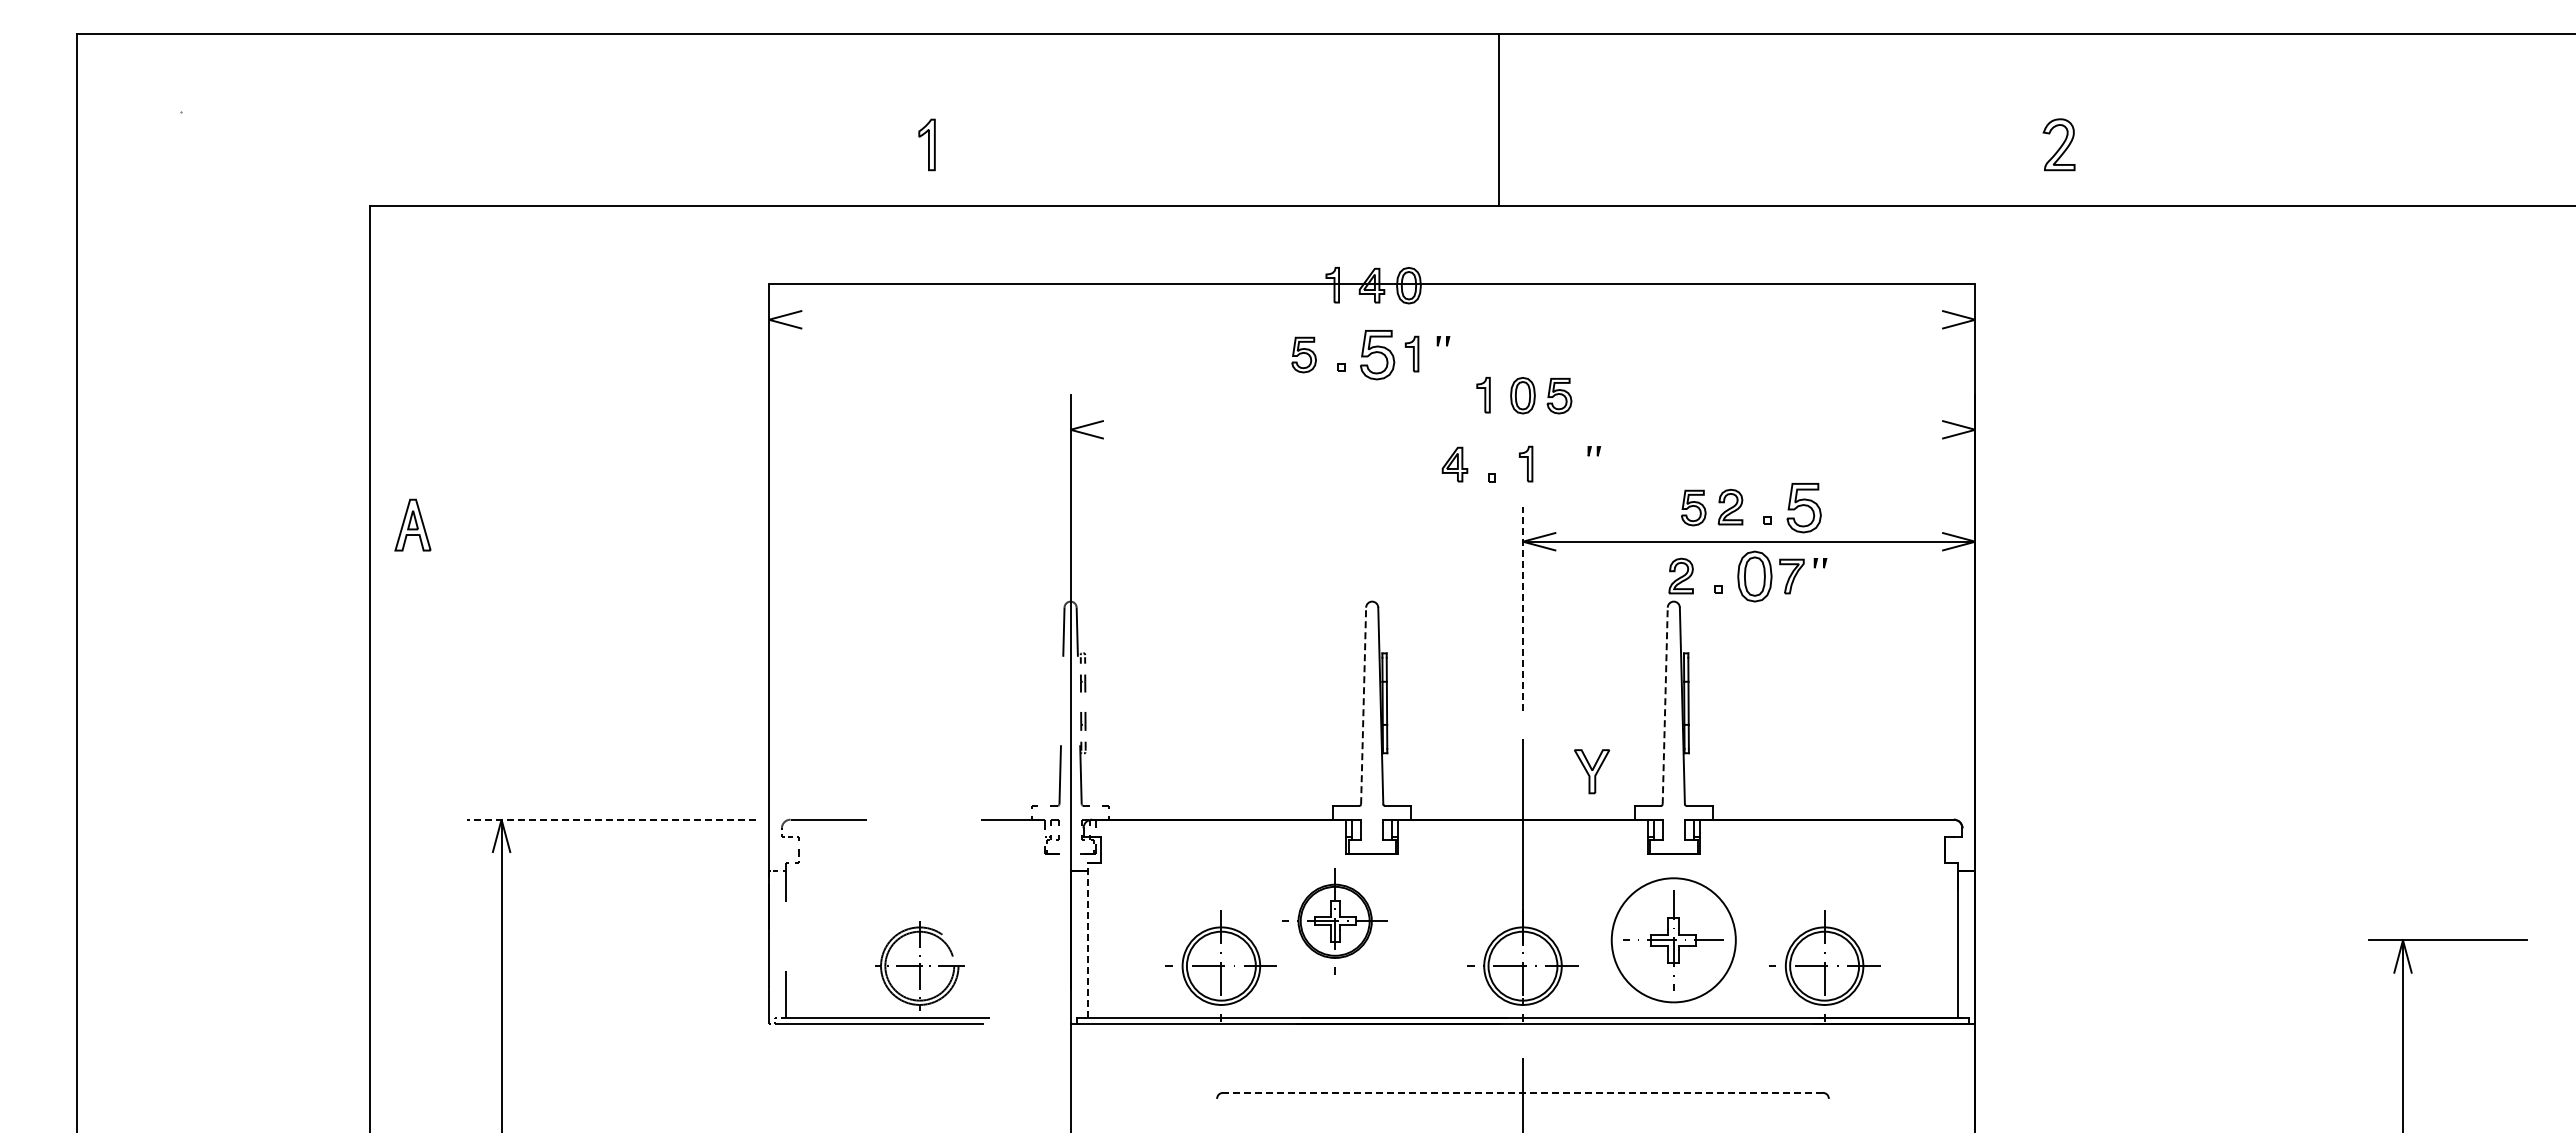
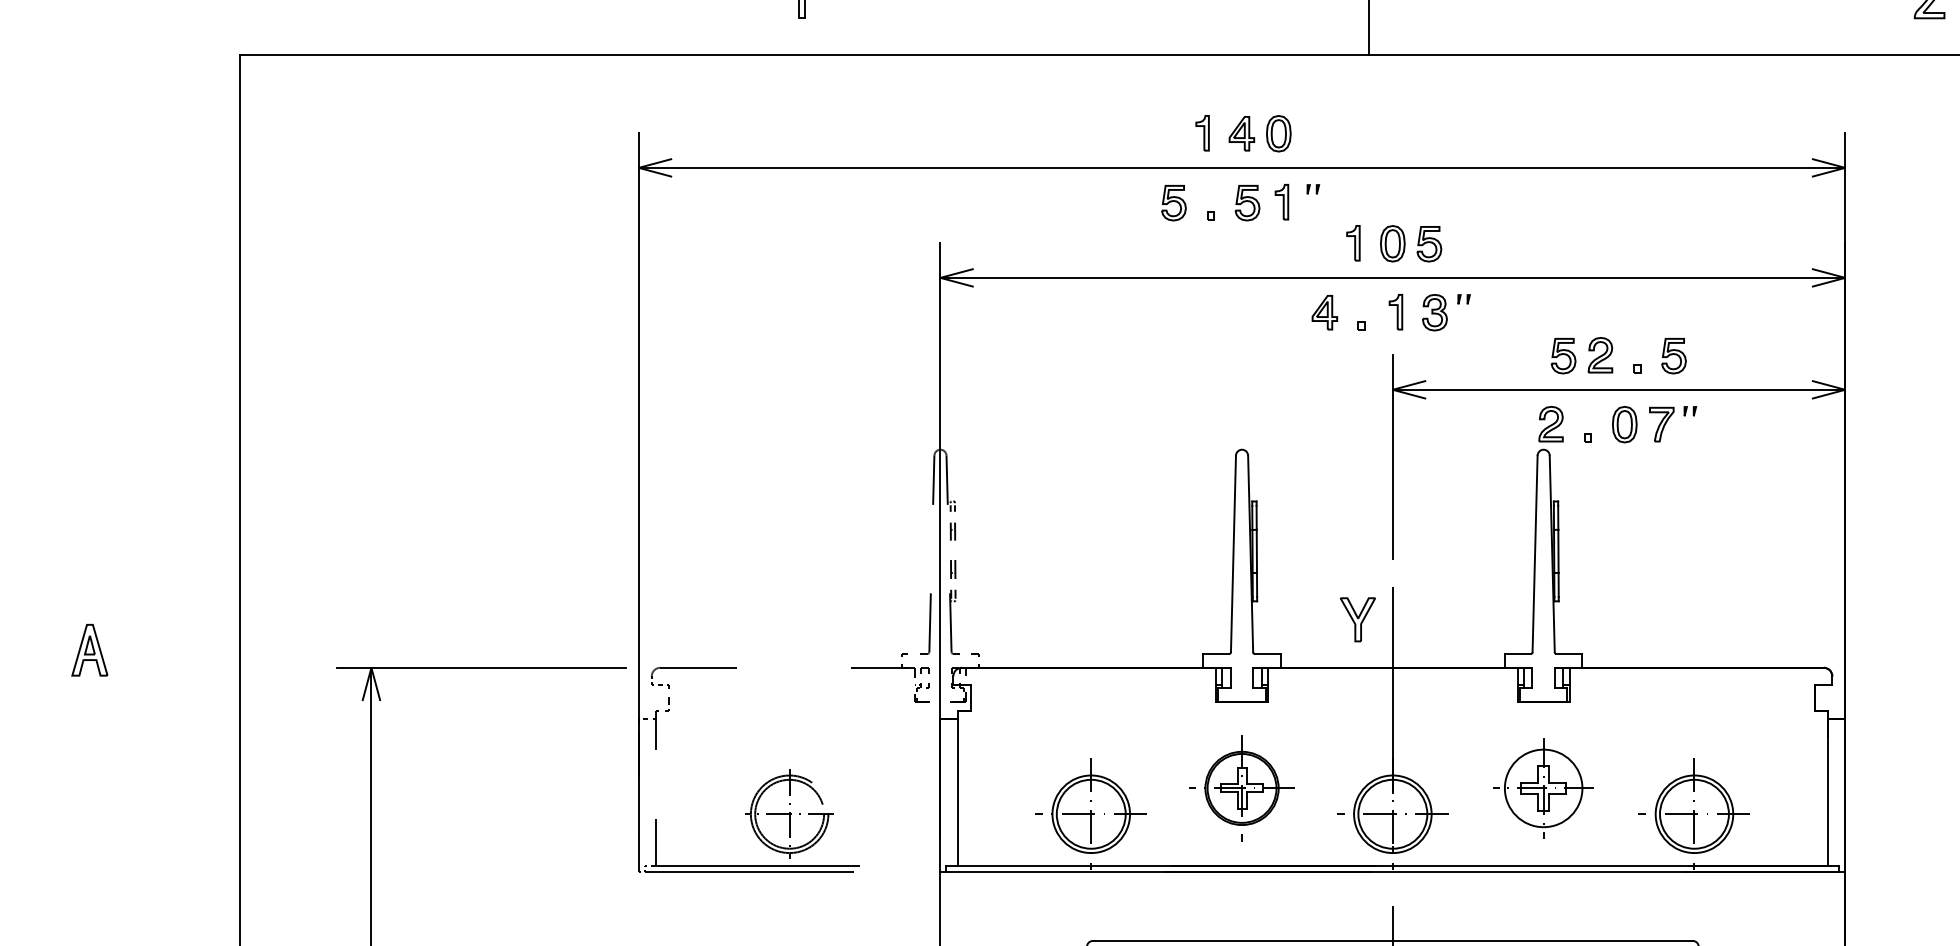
line: (1371, 283) -> (1241, 167), moved
part: (1377, 354) -> (1247, 202), size x0.71
line: (1522, 429) -> (1392, 277), added
part: (1564, 464) -> (1434, 312), added
part: (1803, 507) -> (1673, 355), size x0.71
part: (412, 524) -> (89, 649), moved
part: (1754, 576) -> (1624, 424), size x0.71
line: (1523, 608) -> (1393, 456), dashed -> solid
line: (1363, 705) -> (1233, 553), dashed -> solid
line: (1665, 705) -> (1535, 553), dashed -> solid
part: (1592, 771) -> (1358, 619), moved
line: (611, 819) -> (481, 667), dashed -> solid
part: (1334, 921) -> (1241, 788), moved
line: (1087, 940) -> (957, 788), dashed -> solid
circle: (1673, 940) -> (1543, 788), size x0.62
line: (1523, 1092) -> (1393, 940), dashed -> solid

